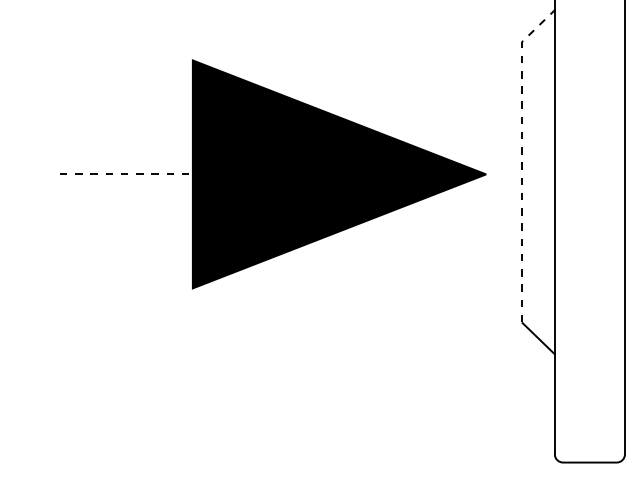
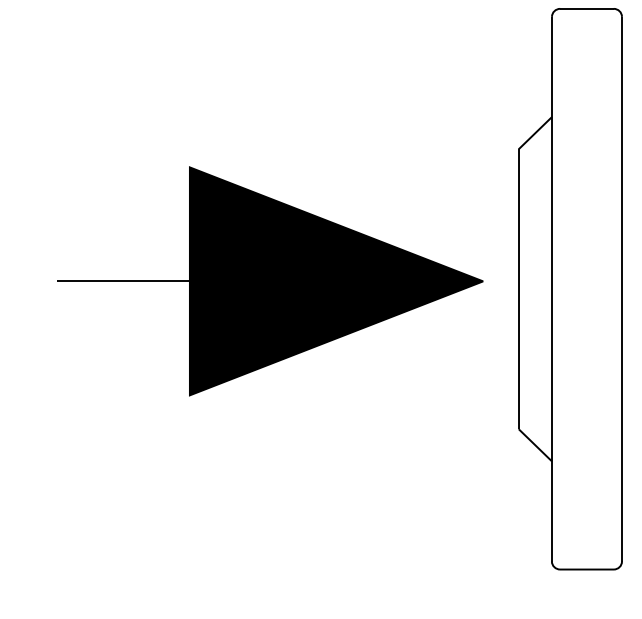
line: (521, 158) -> (518, 265), dashed -> solid
line: (136, 174) -> (133, 281), dashed -> solid

